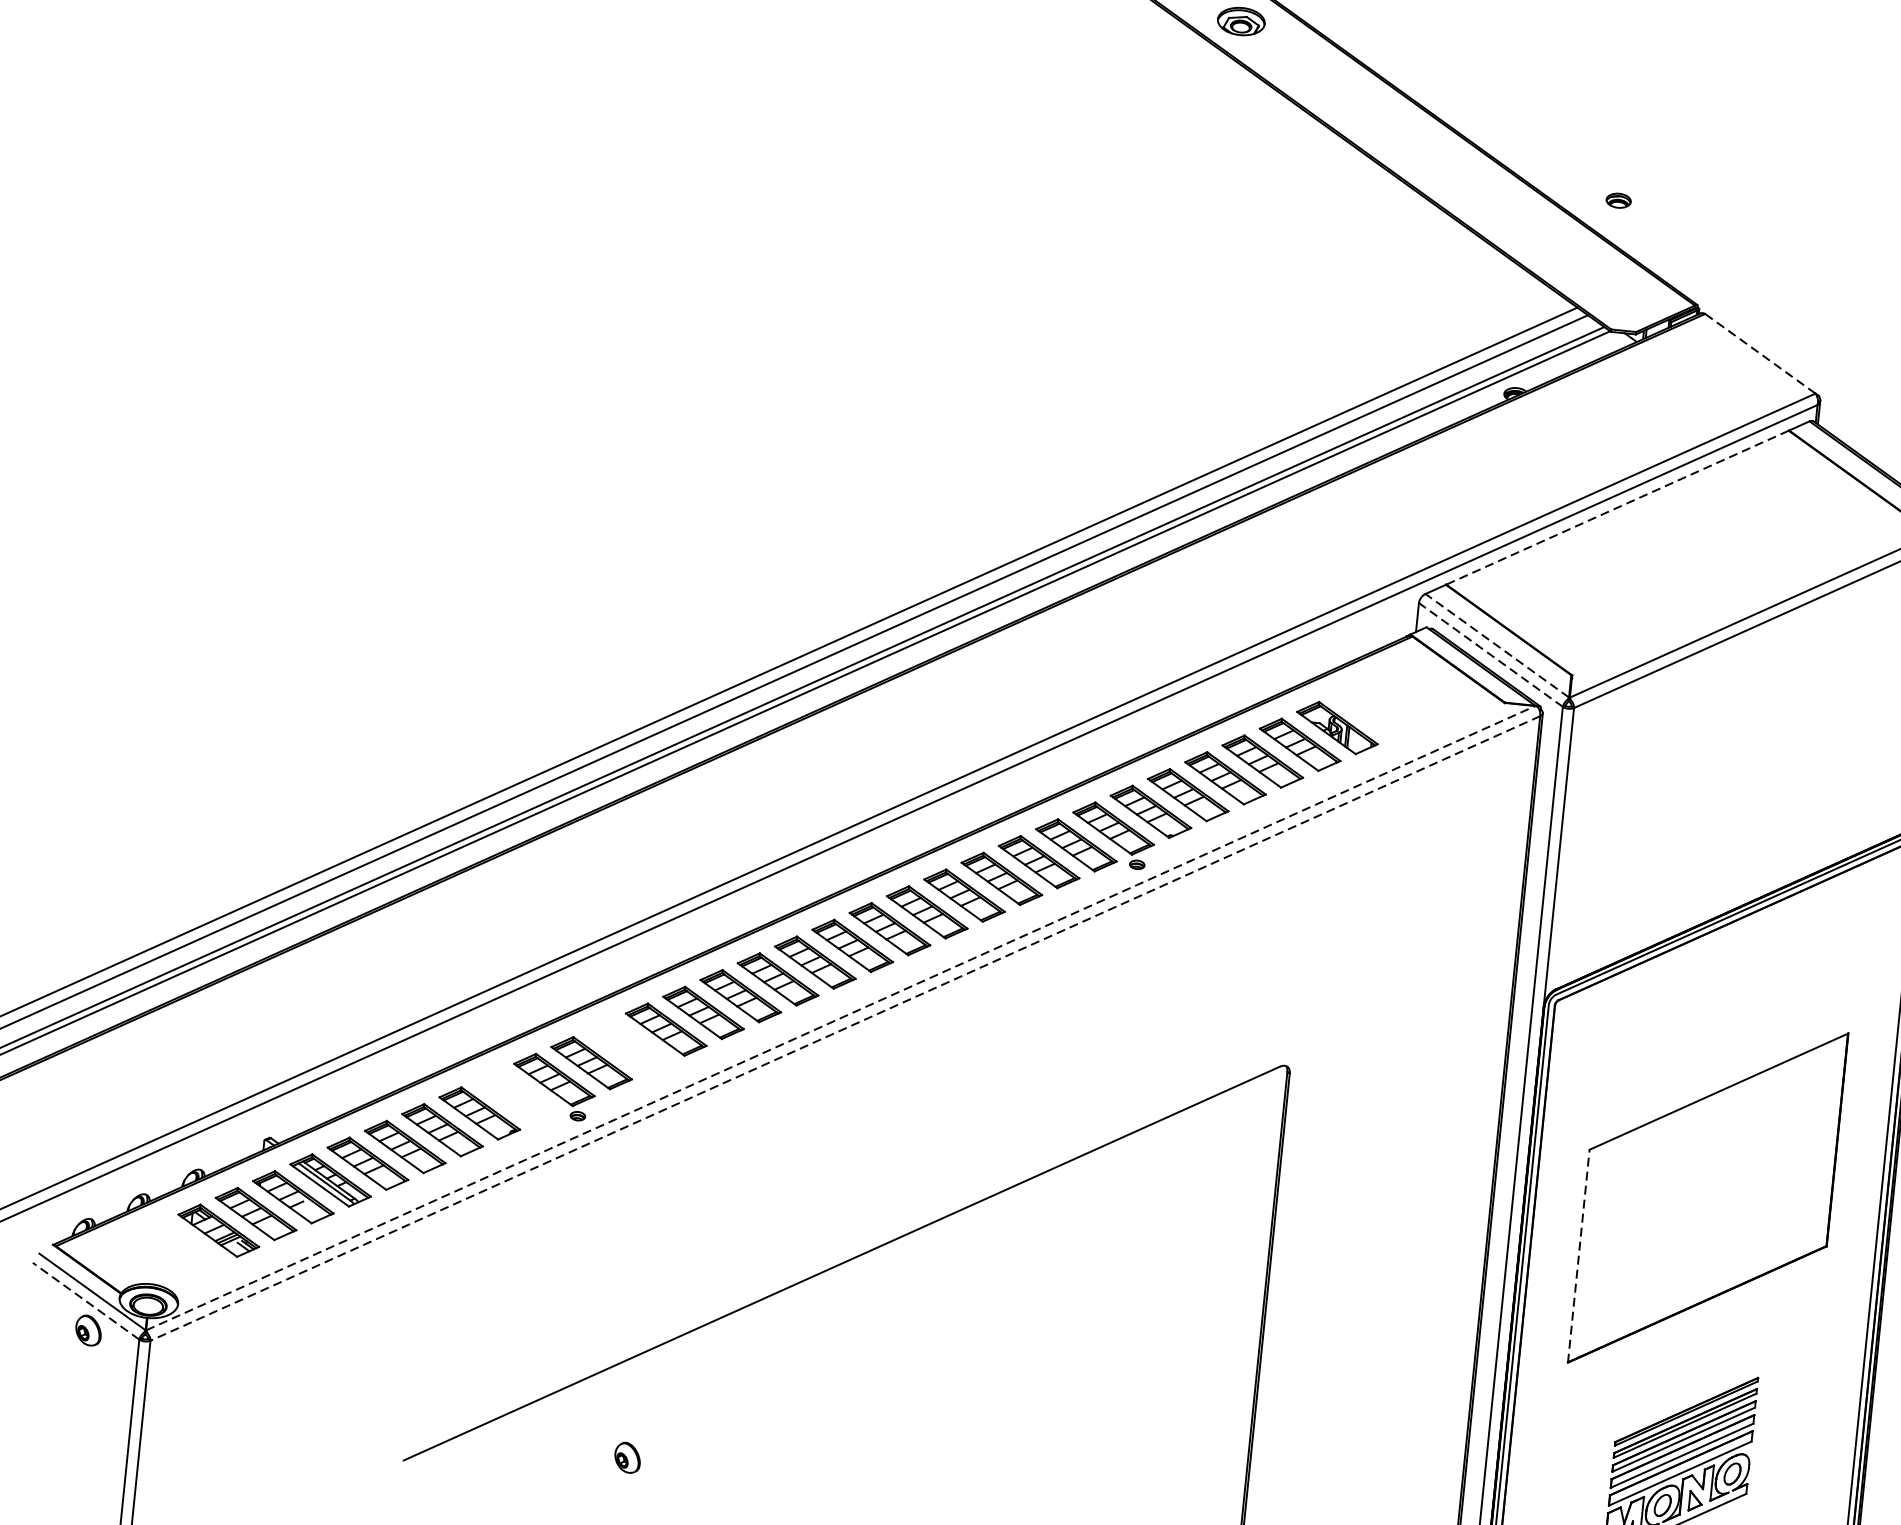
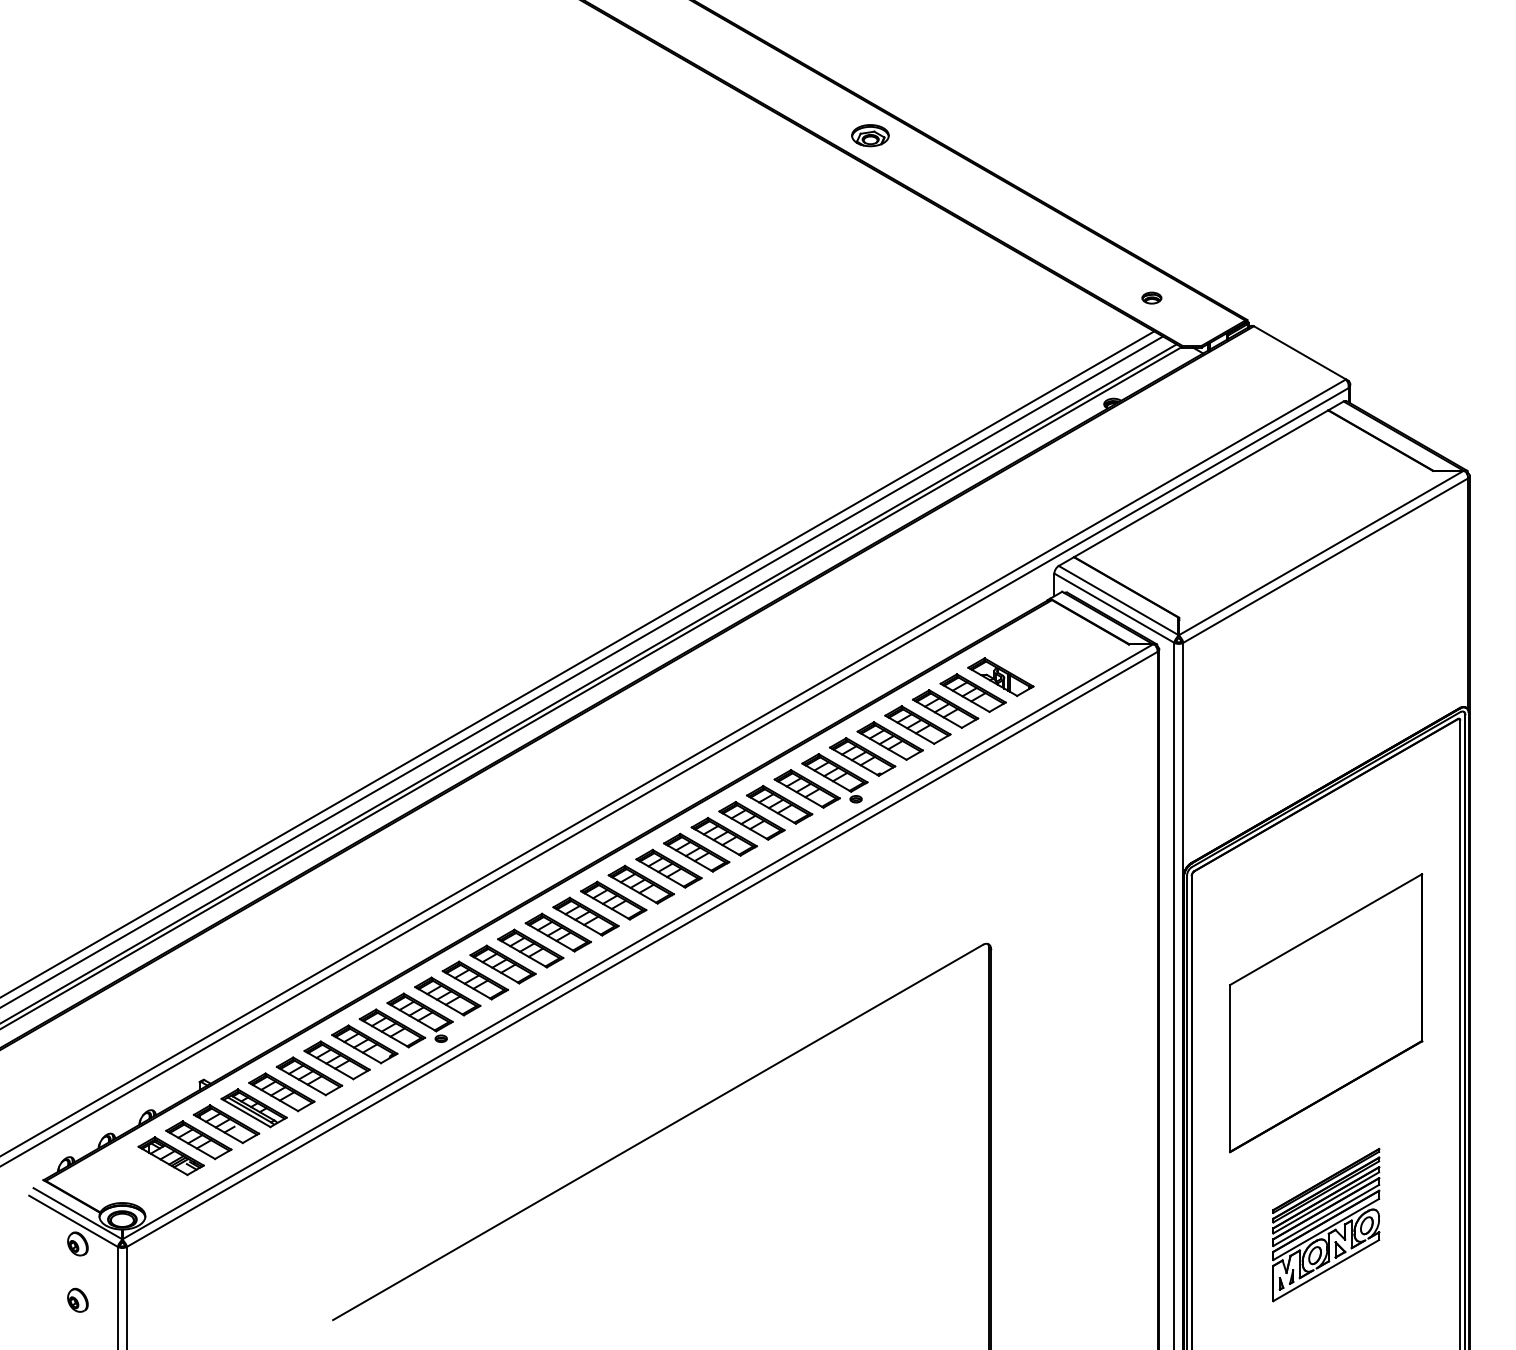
part: (1618, 199) -> (1151, 297), moved
line: (1759, 353) -> (1299, 352), dashed -> solid
line: (1617, 507) -> (1201, 483), dashed -> solid
line: (1497, 645) -> (1118, 600), dashed -> solid
line: (1489, 653) -> (1113, 607), dashed -> solid
line: (840, 1017) -> (637, 941), dashed -> solid
line: (844, 1028) -> (641, 949), dashed -> solid
part: (627, 1046) -> (474, 980), added
part: (517, 1096) -> (392, 1028), added
line: (1579, 1256) -> (1230, 1068), dashed -> solid
line: (85, 1301) -> (73, 1221), dashed -> solid
part: (627, 1456) -> (77, 1299), moved

